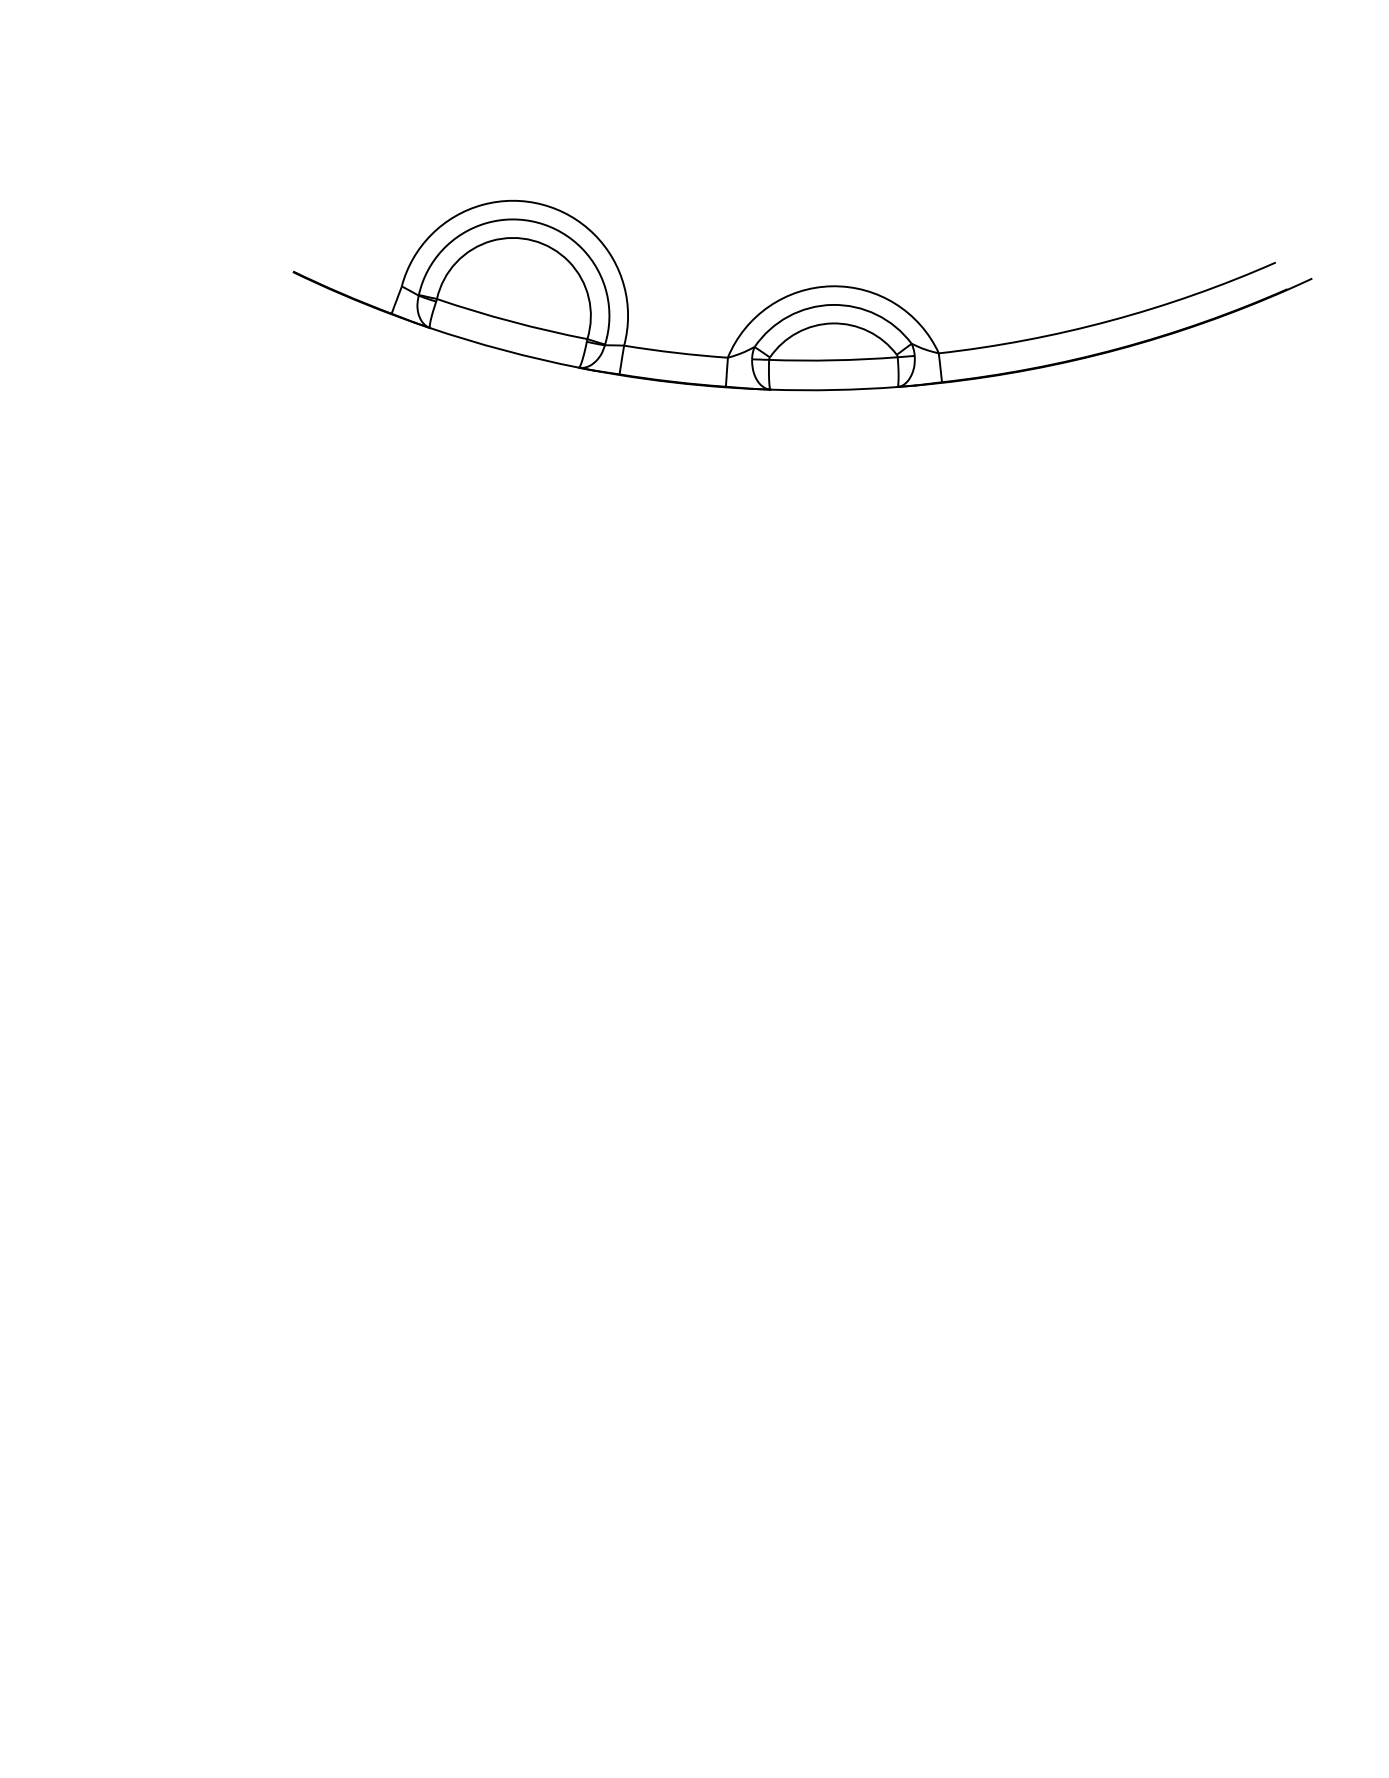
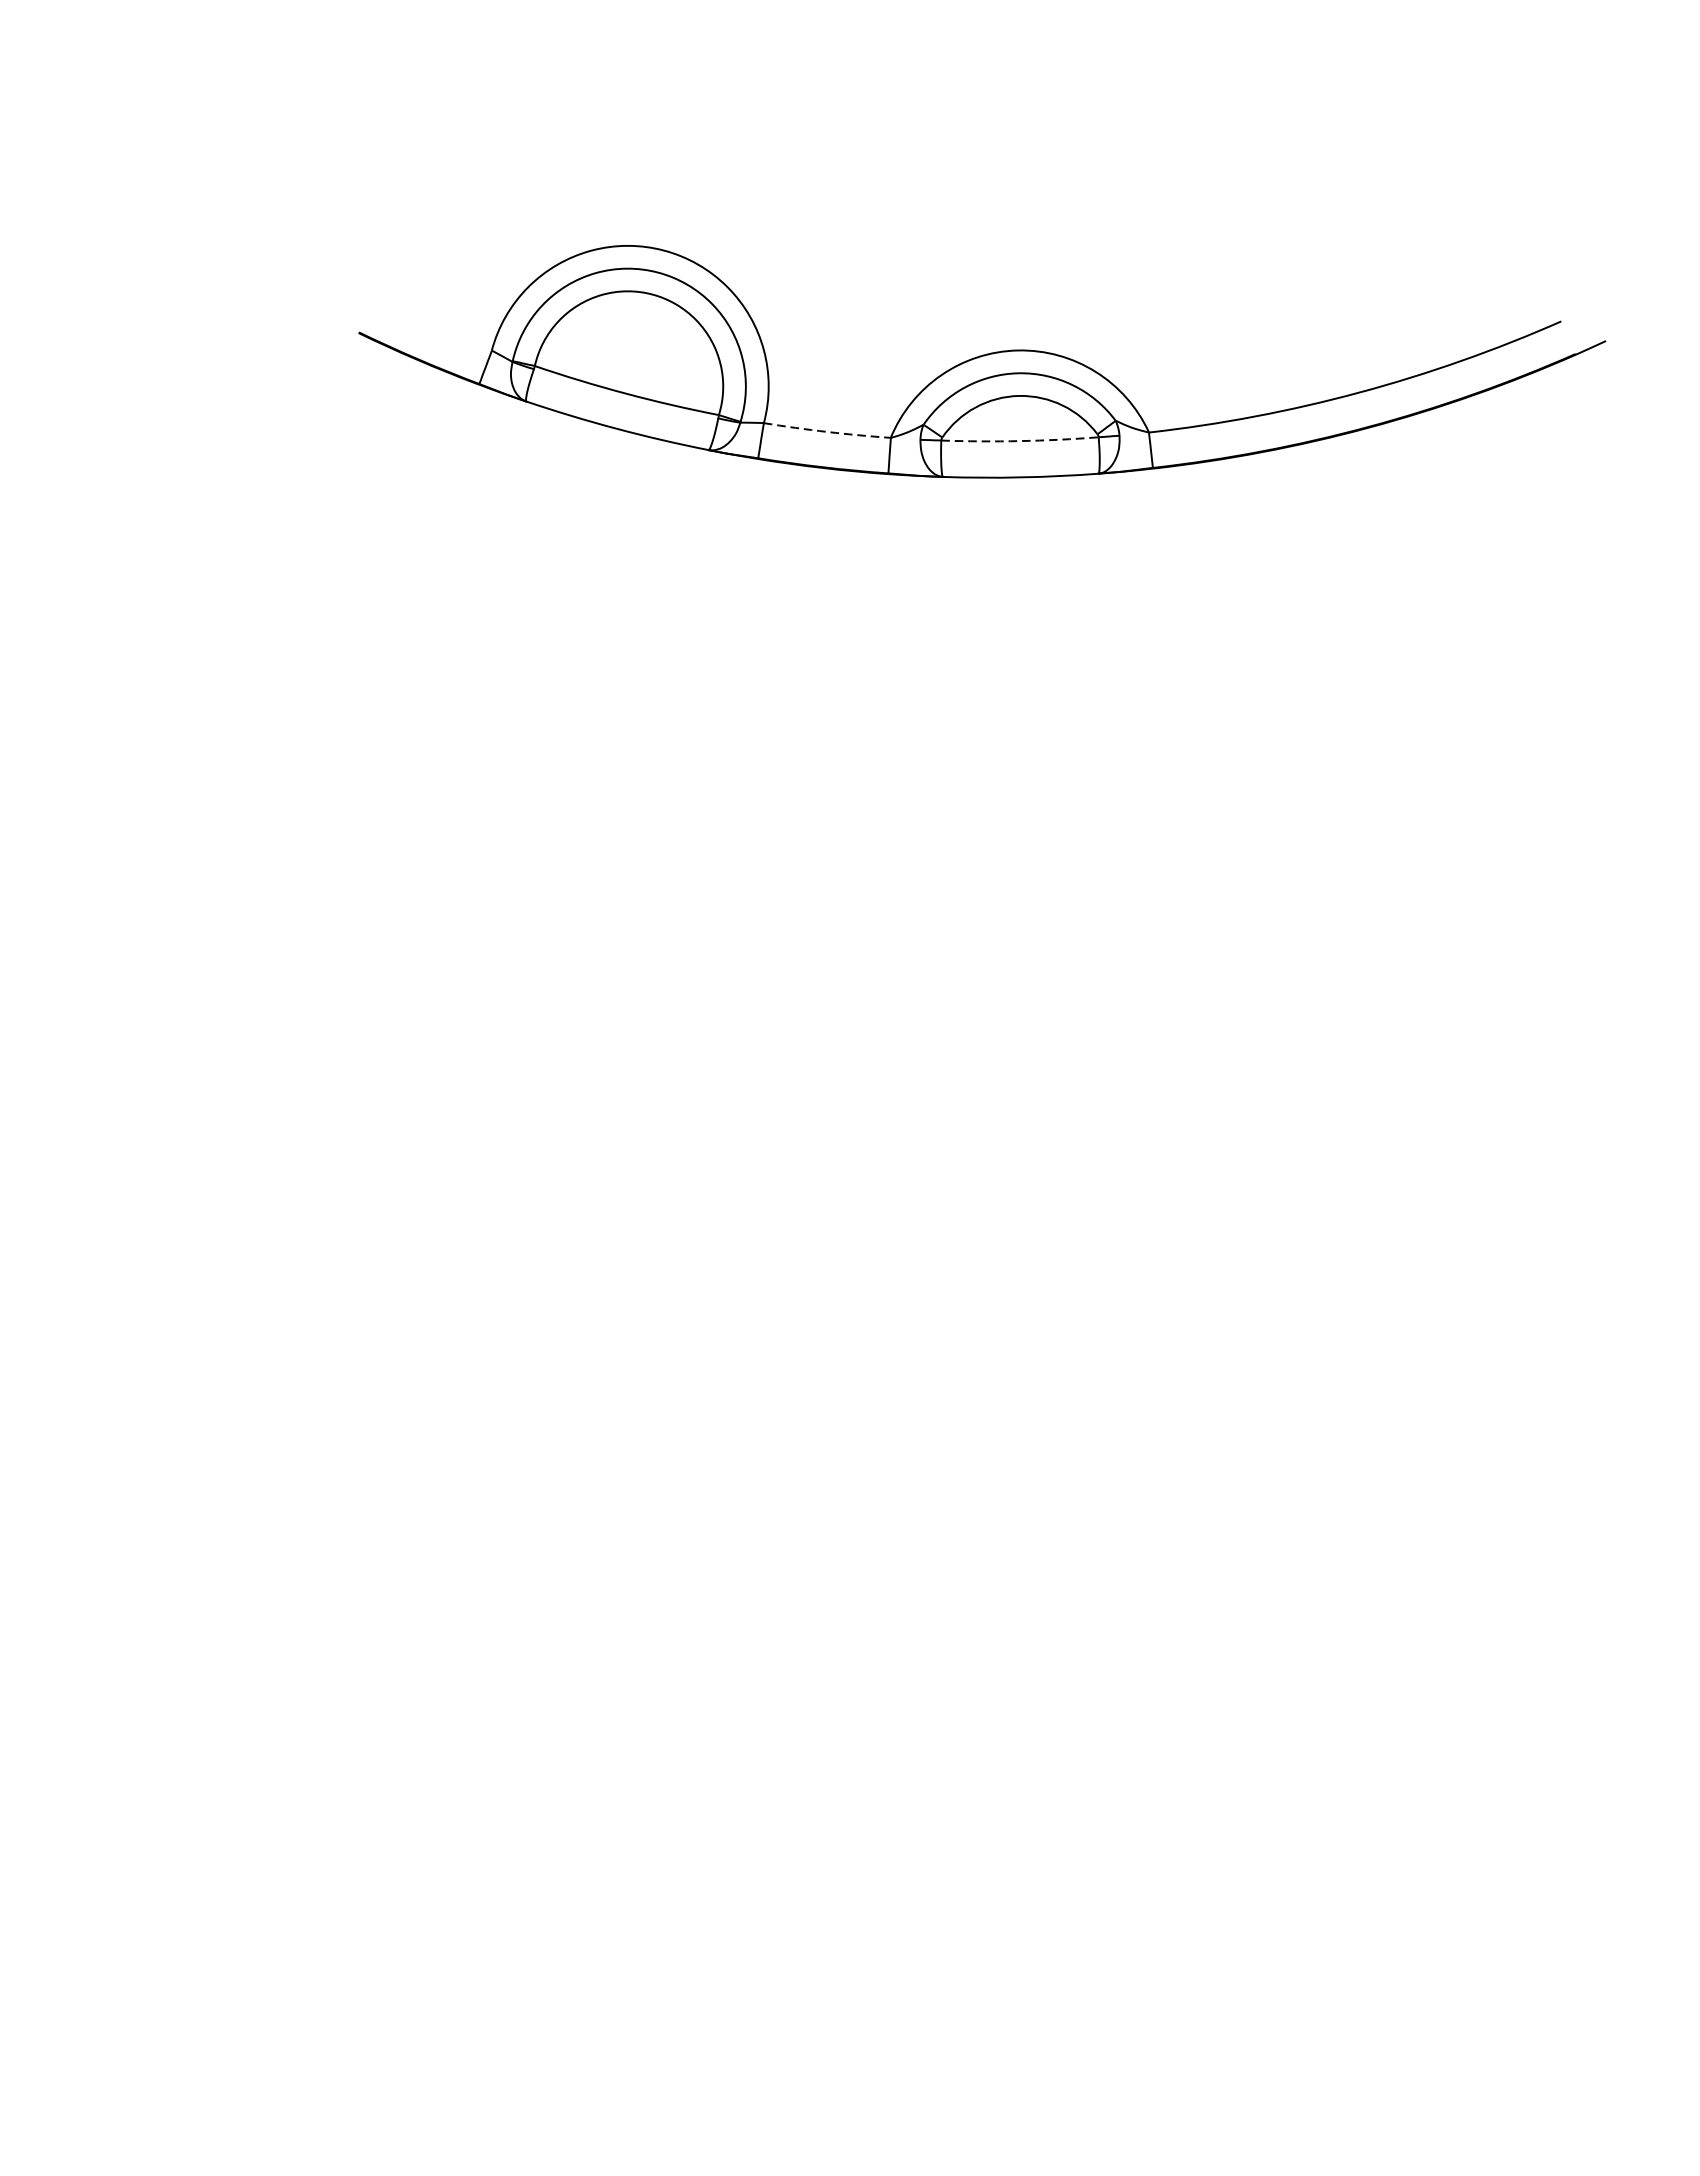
arc: (675, 352) -> (826, 431), solid -> dashed
arc: (833, 360) -> (1020, 441), solid -> dashed

